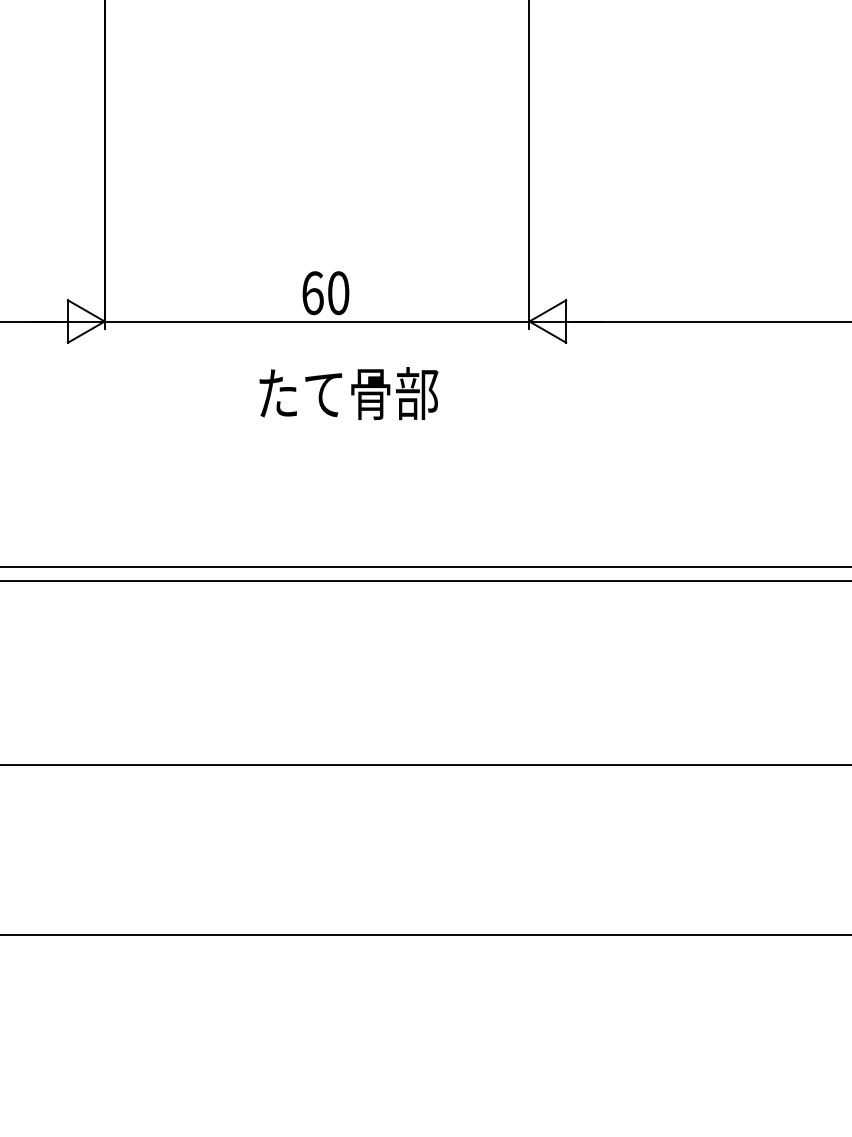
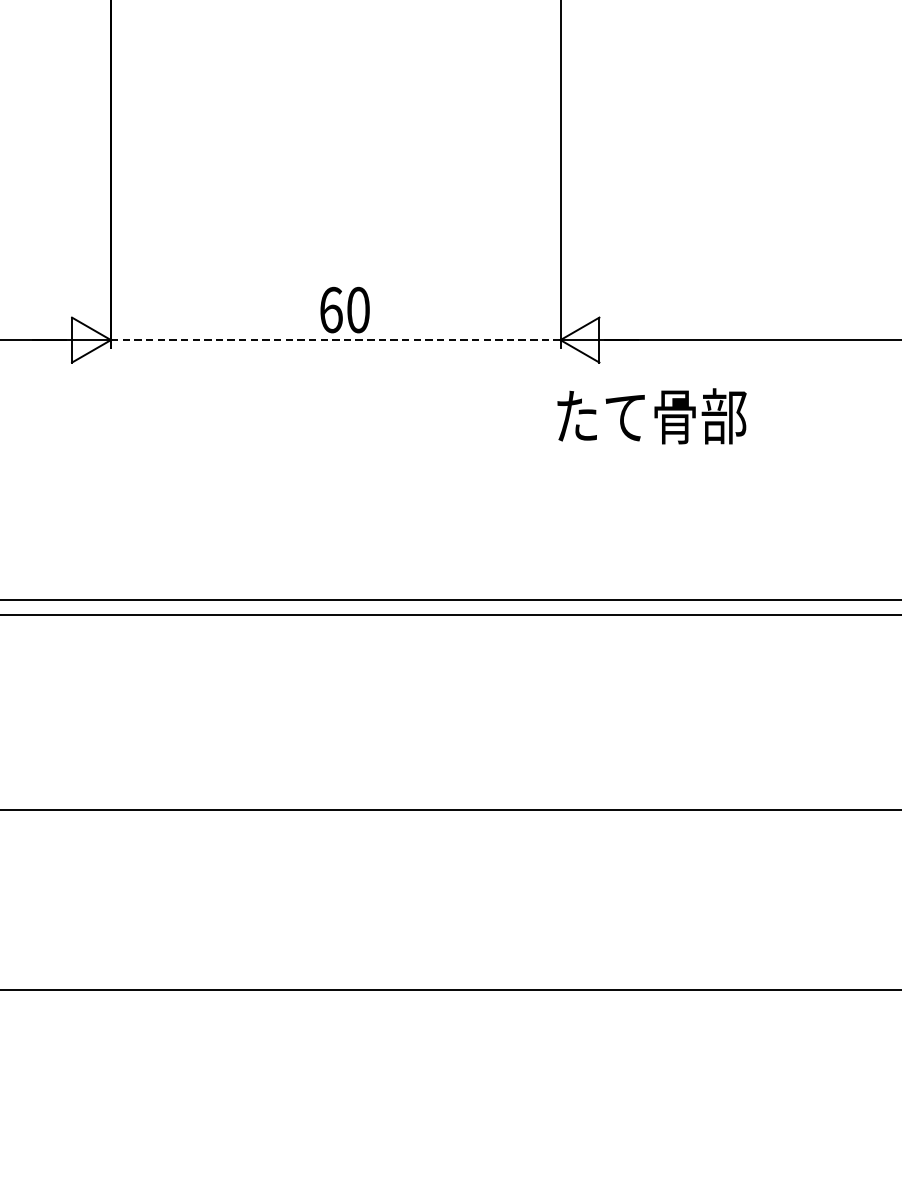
line: (317, 321) -> (336, 340), solid -> dashed
text: (348, 393) -> (651, 416), moved

